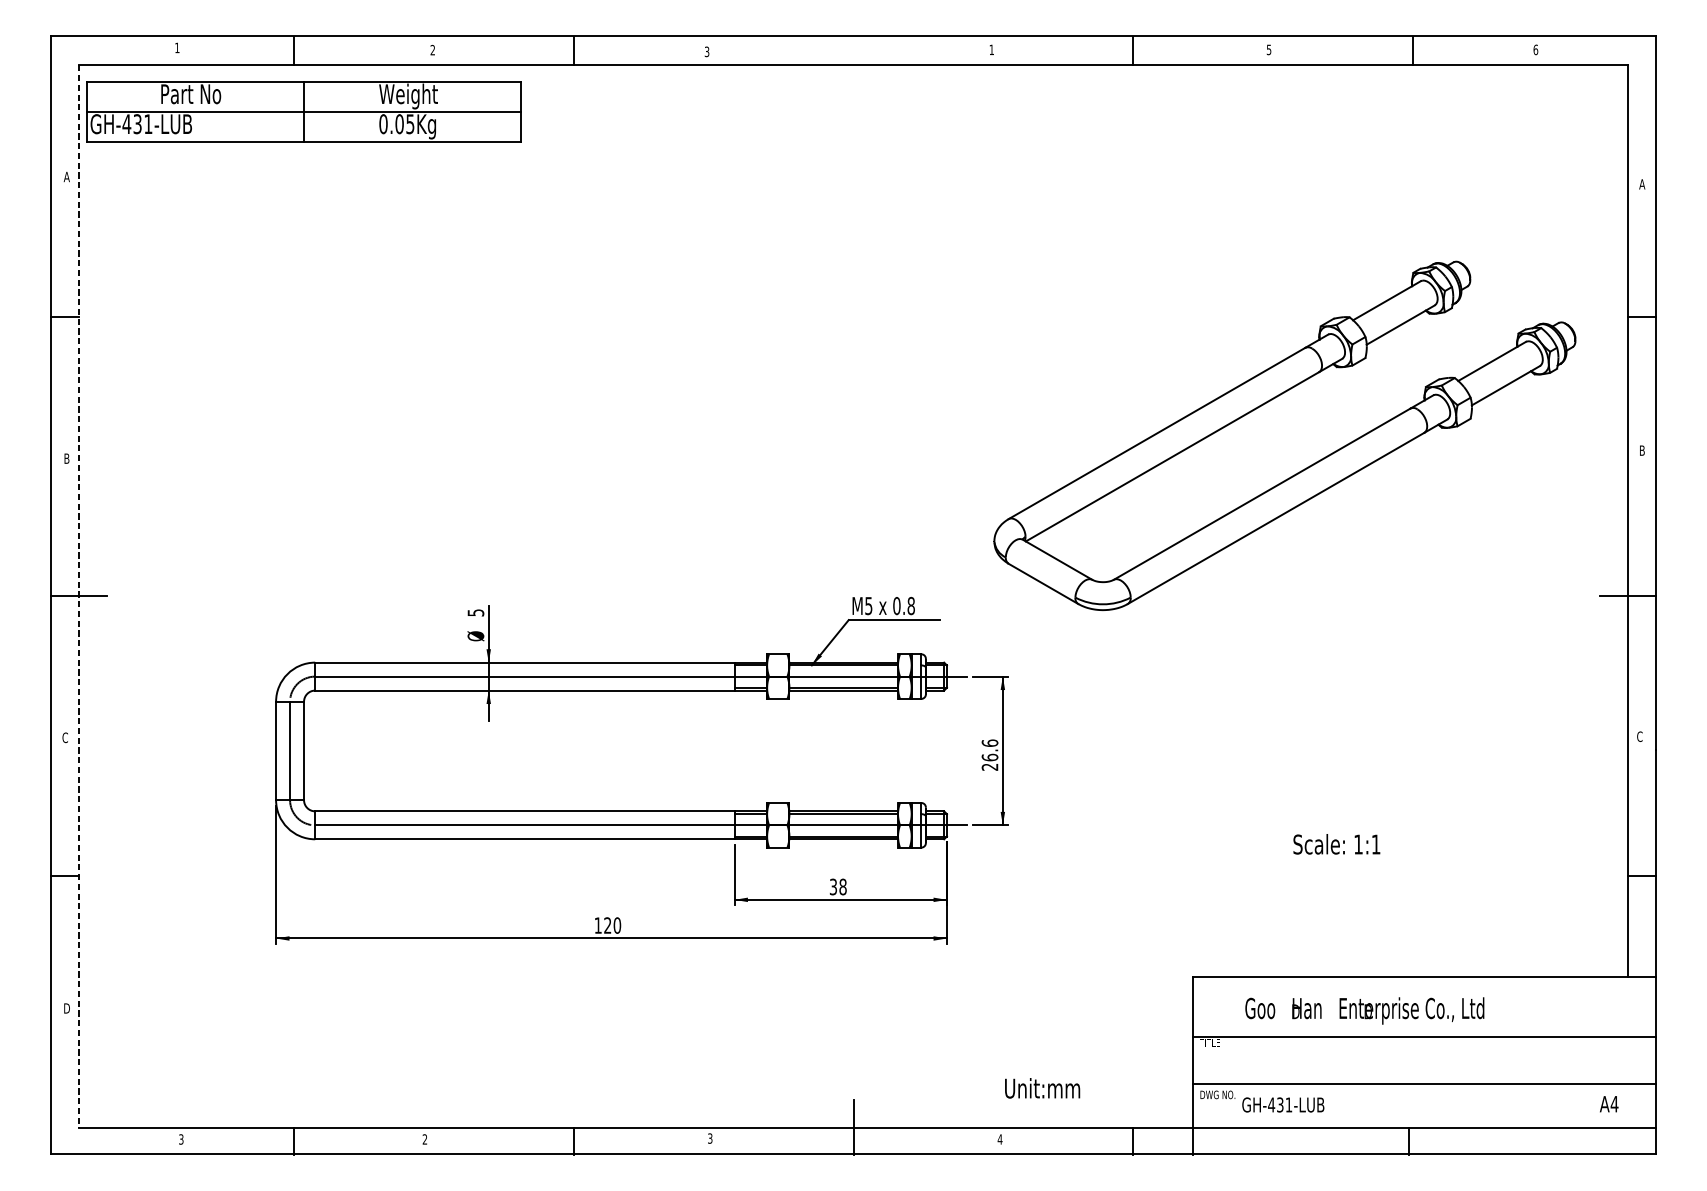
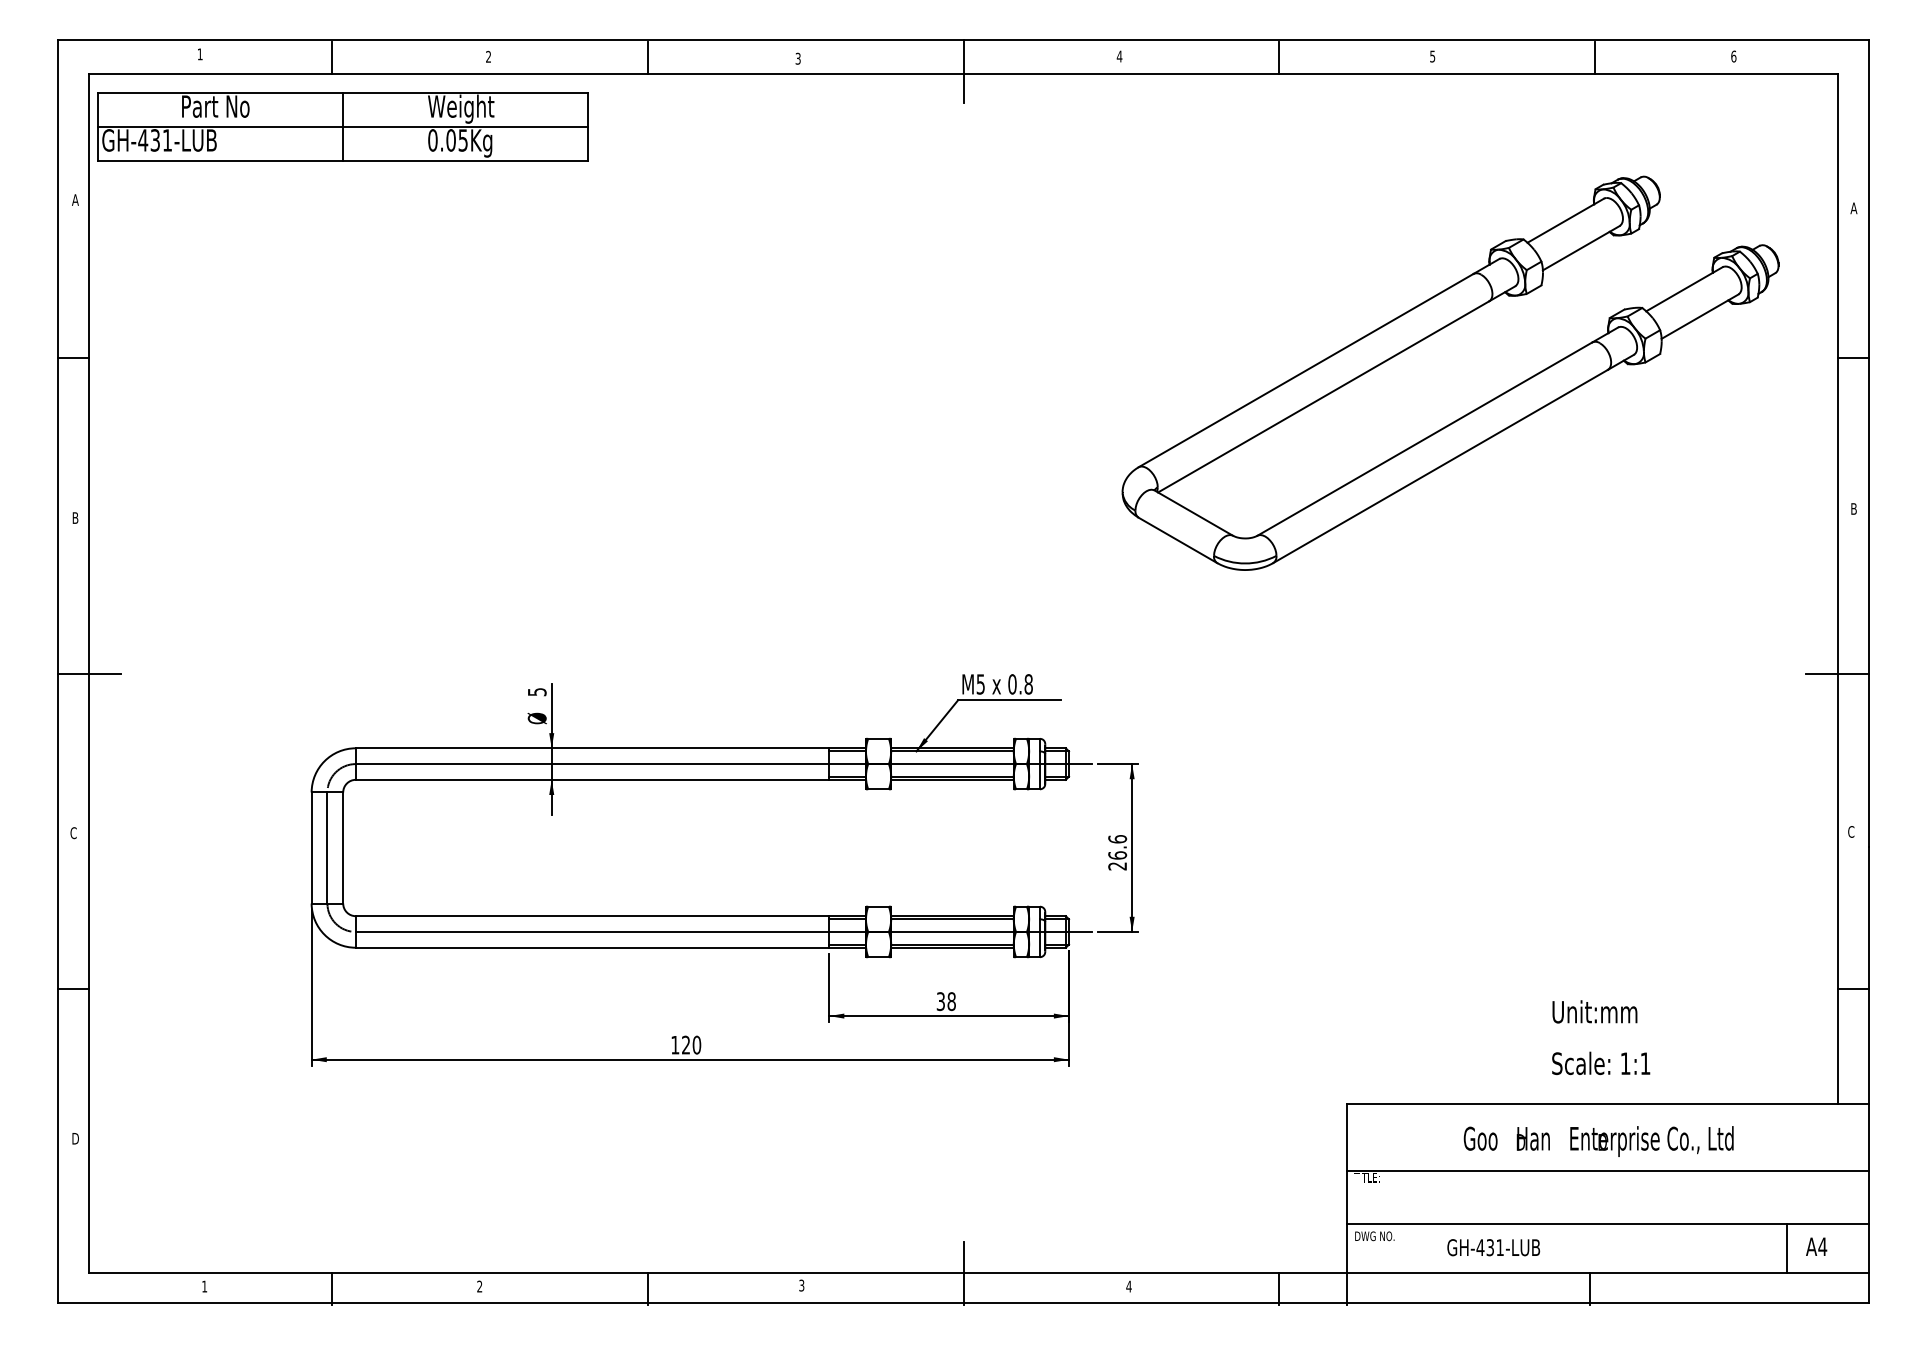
text: (991, 49) -> (1119, 56), 1 -> 4
line: (853, 63) -> (963, 71), added
part: (1268, 402) -> (1432, 335), moved
line: (79, 596) -> (89, 673), dashed -> solid
text: (1337, 844) -> (1601, 1063), moved
text: (1364, 1010) -> (1598, 1141), moved
text: (1042, 1088) -> (1594, 1011), moved
text: (1283, 1104) -> (1493, 1247), moved
line: (1583, 1105) -> (1787, 1248), added
text: (181, 1139) -> (204, 1286), 3 -> 1

